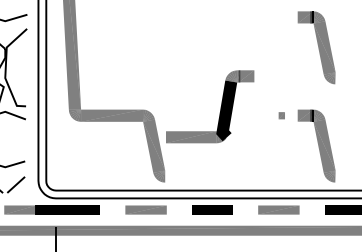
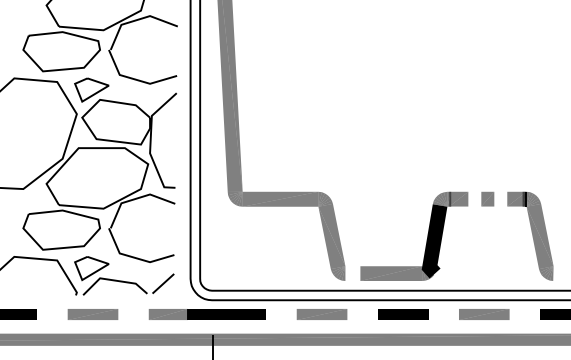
part: (316, 47) -> (530, 115), removed
part: (220, 109) -> (426, 239), moved
part: (281, 115) -> (487, 199), size x1.67

